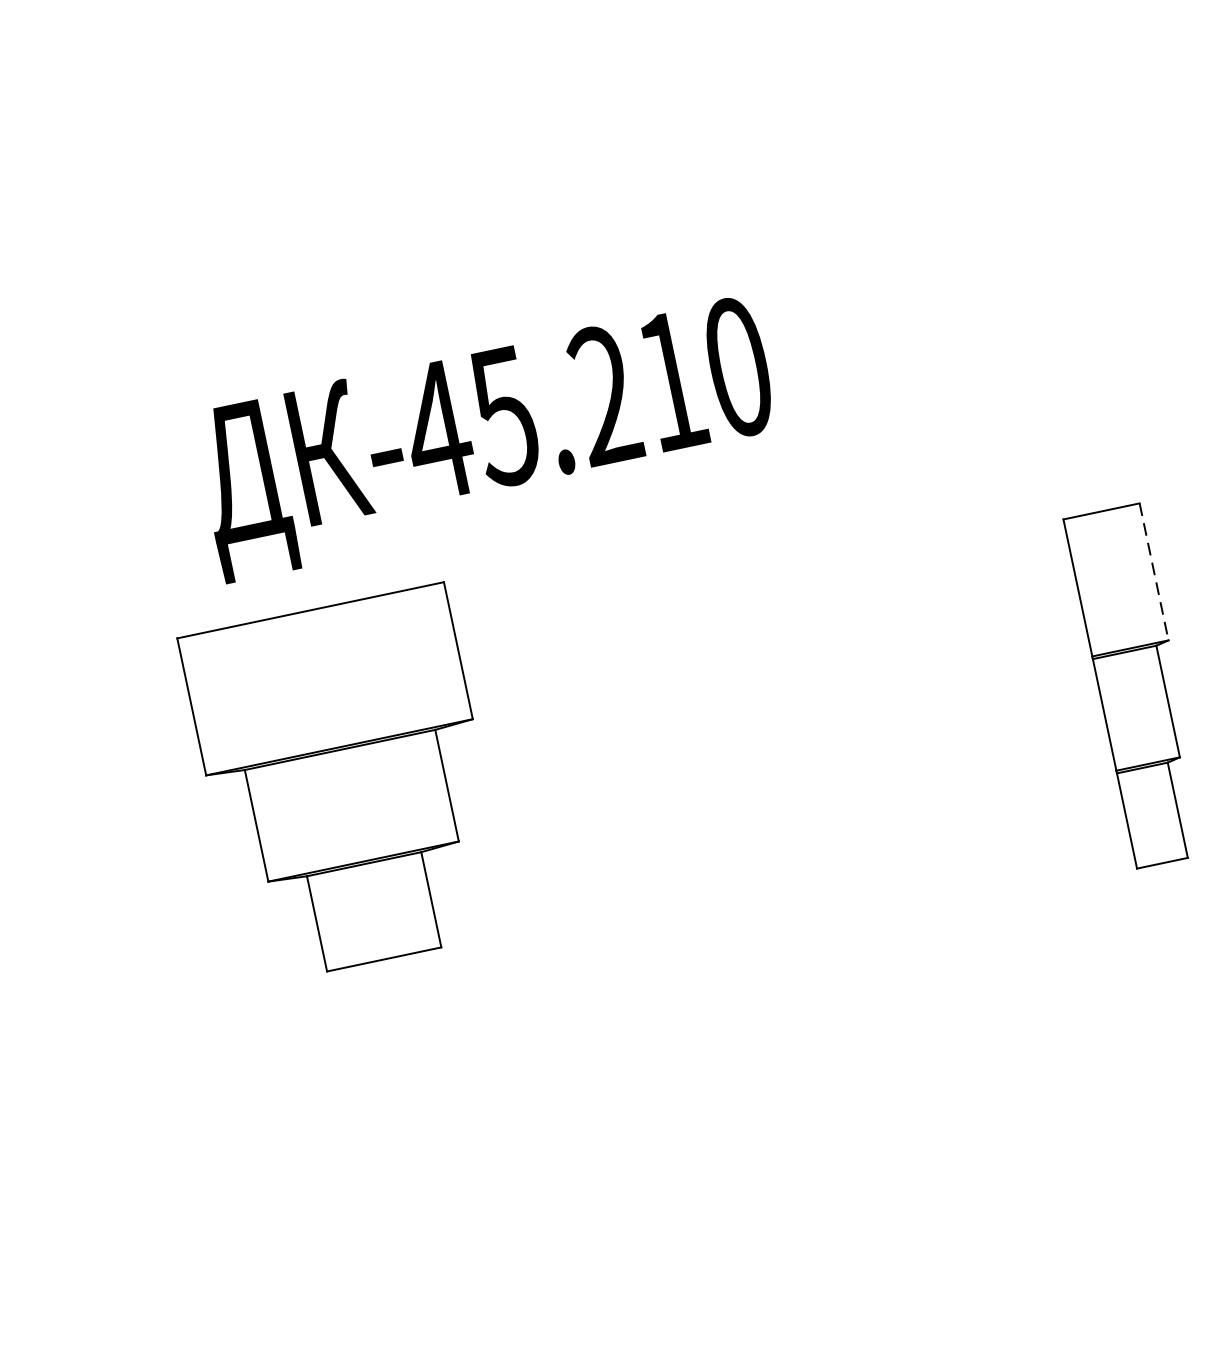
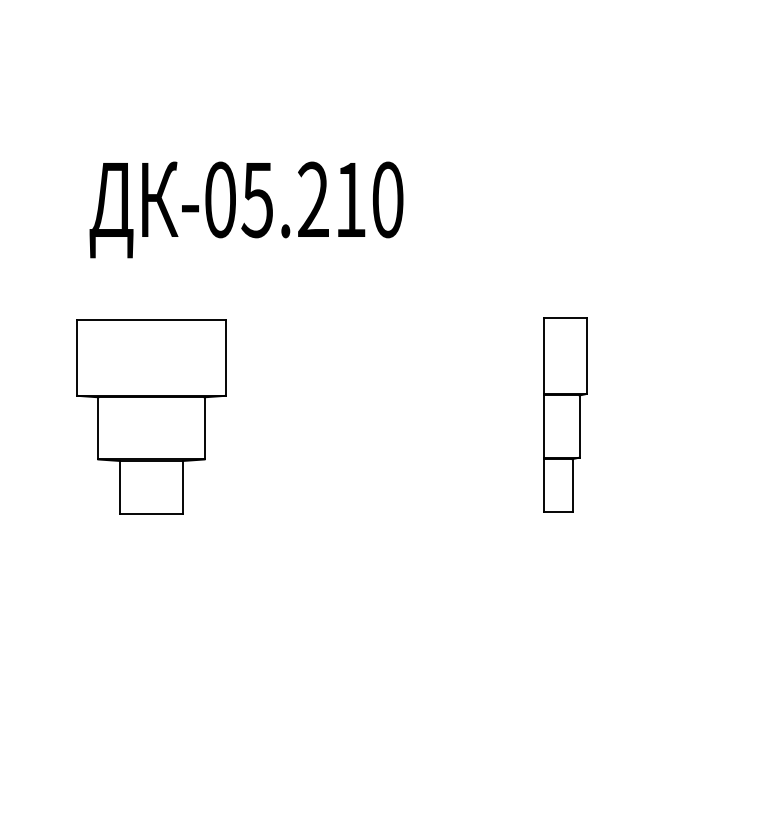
text: (437, 429) -> (220, 199), -45.210 -> -05.210
line: (1154, 573) -> (586, 356), dashed -> solid
part: (347, 784) -> (151, 416), moved

